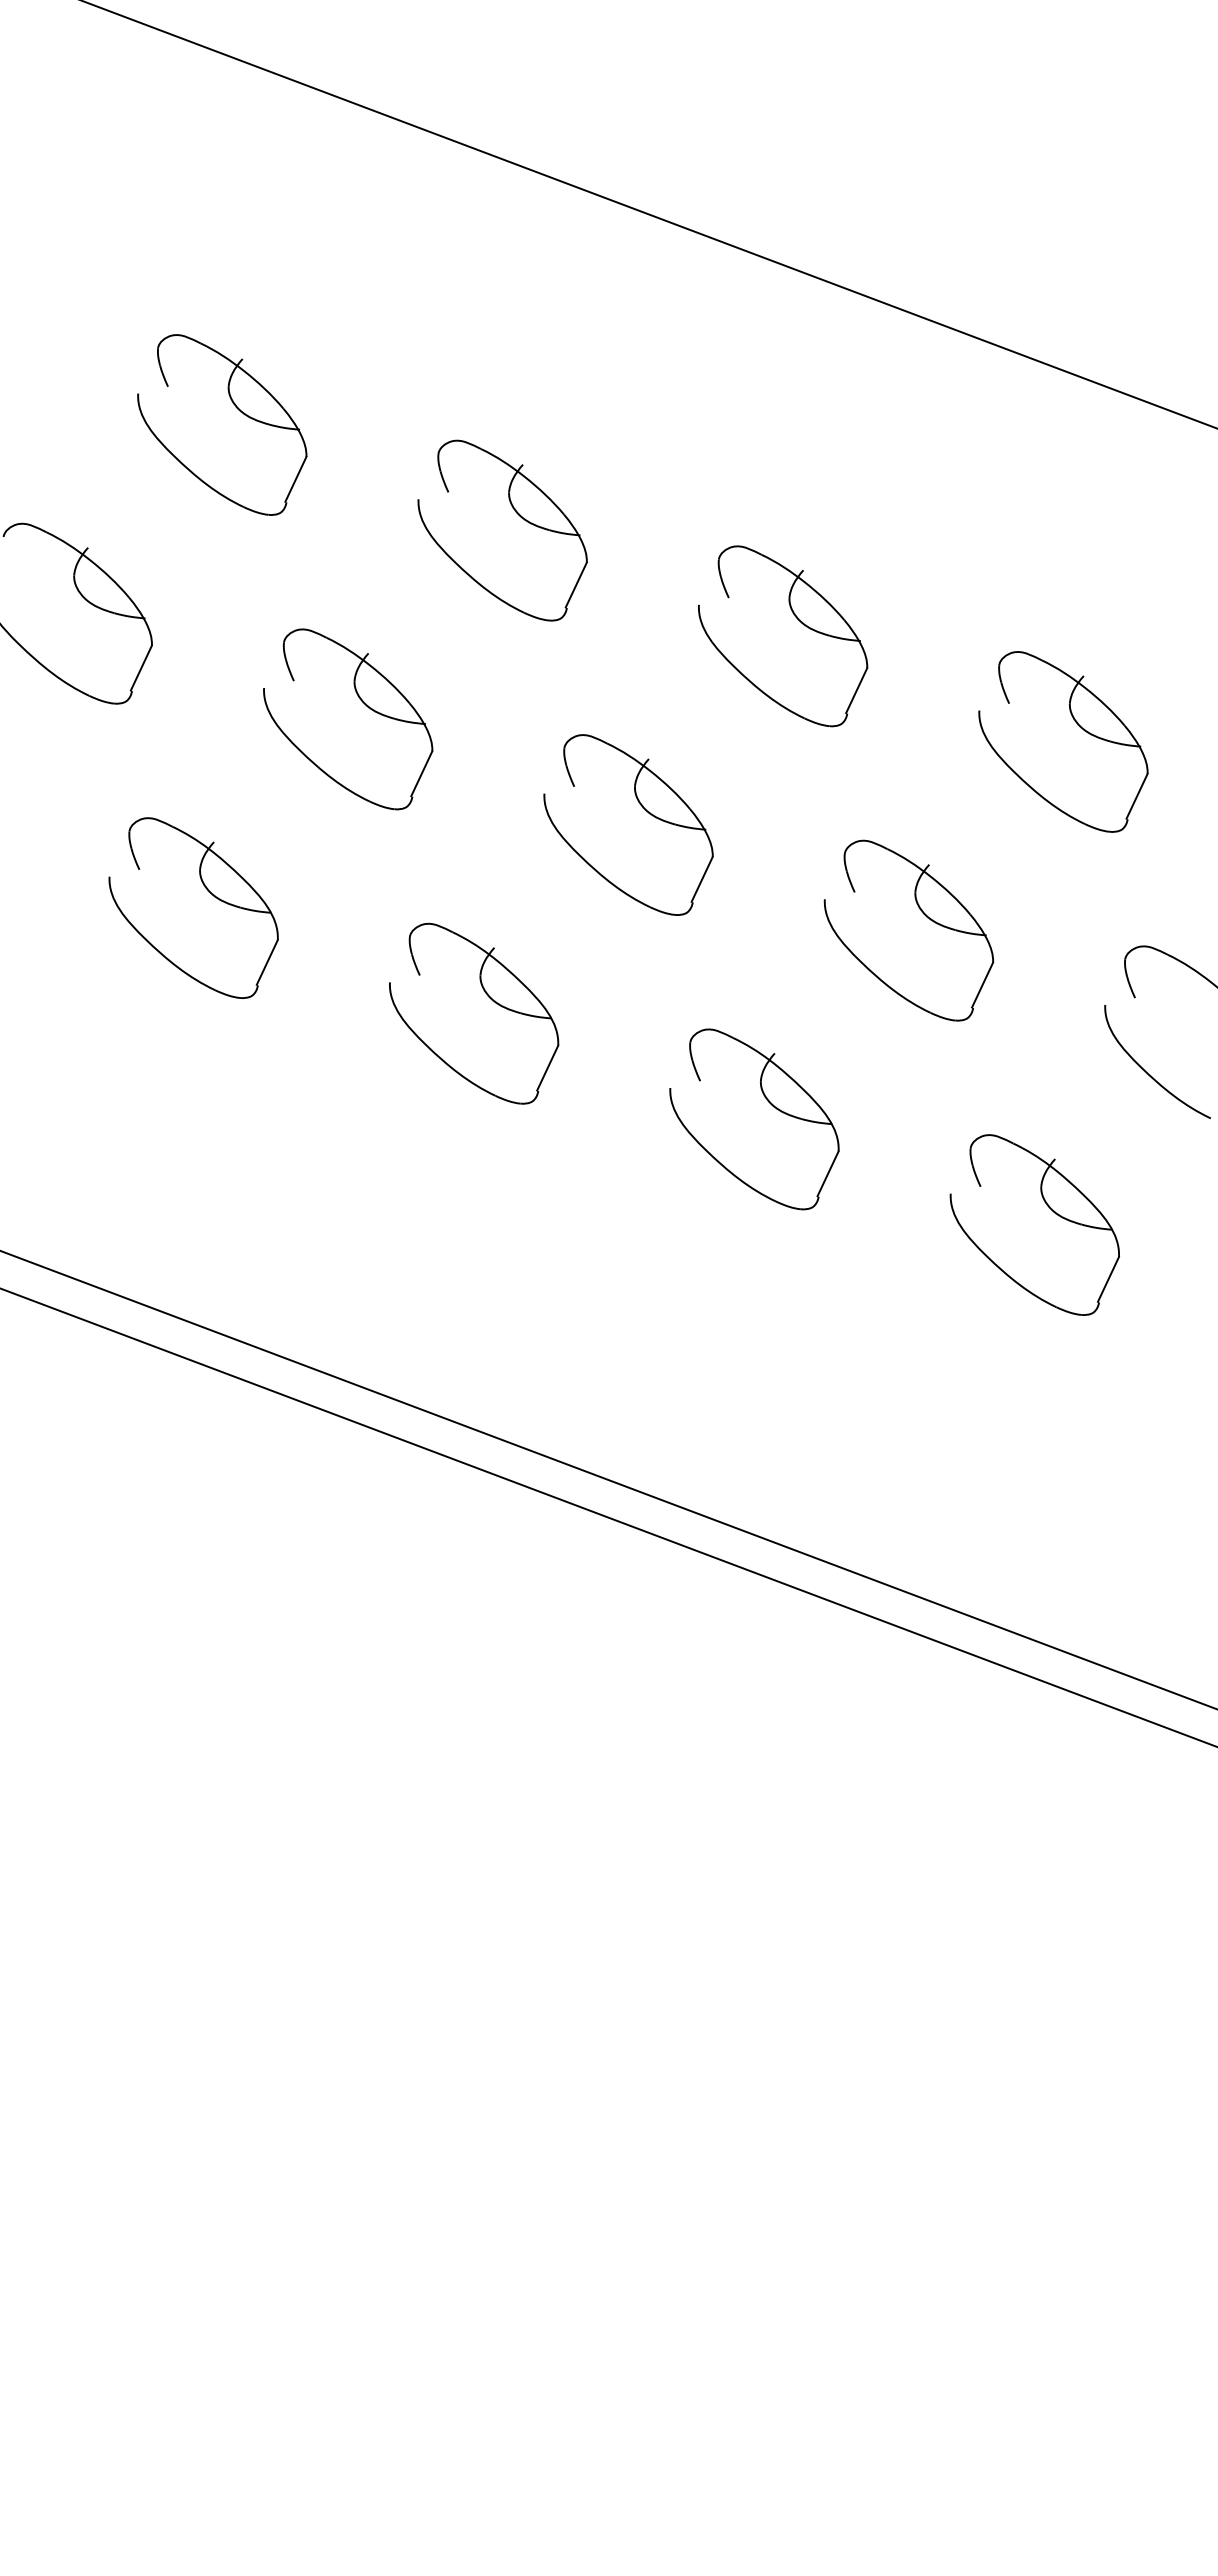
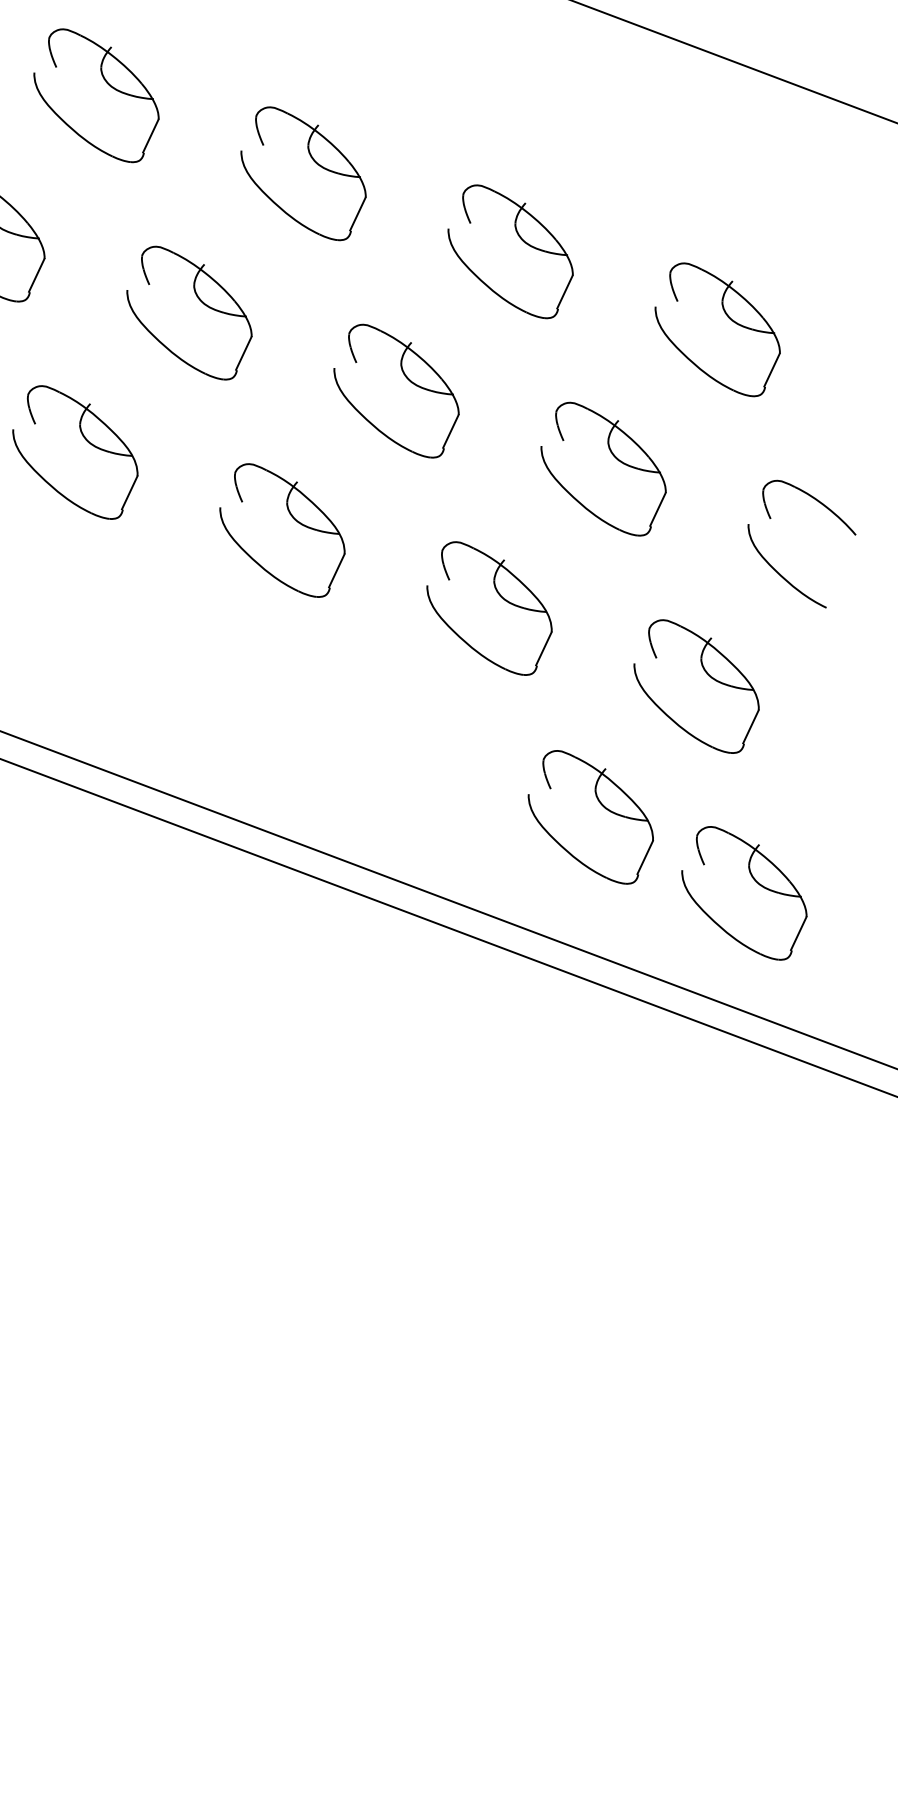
part: (906, 1385) -> (601, 805), added
part: (1114, 1488) -> (755, 881), added

